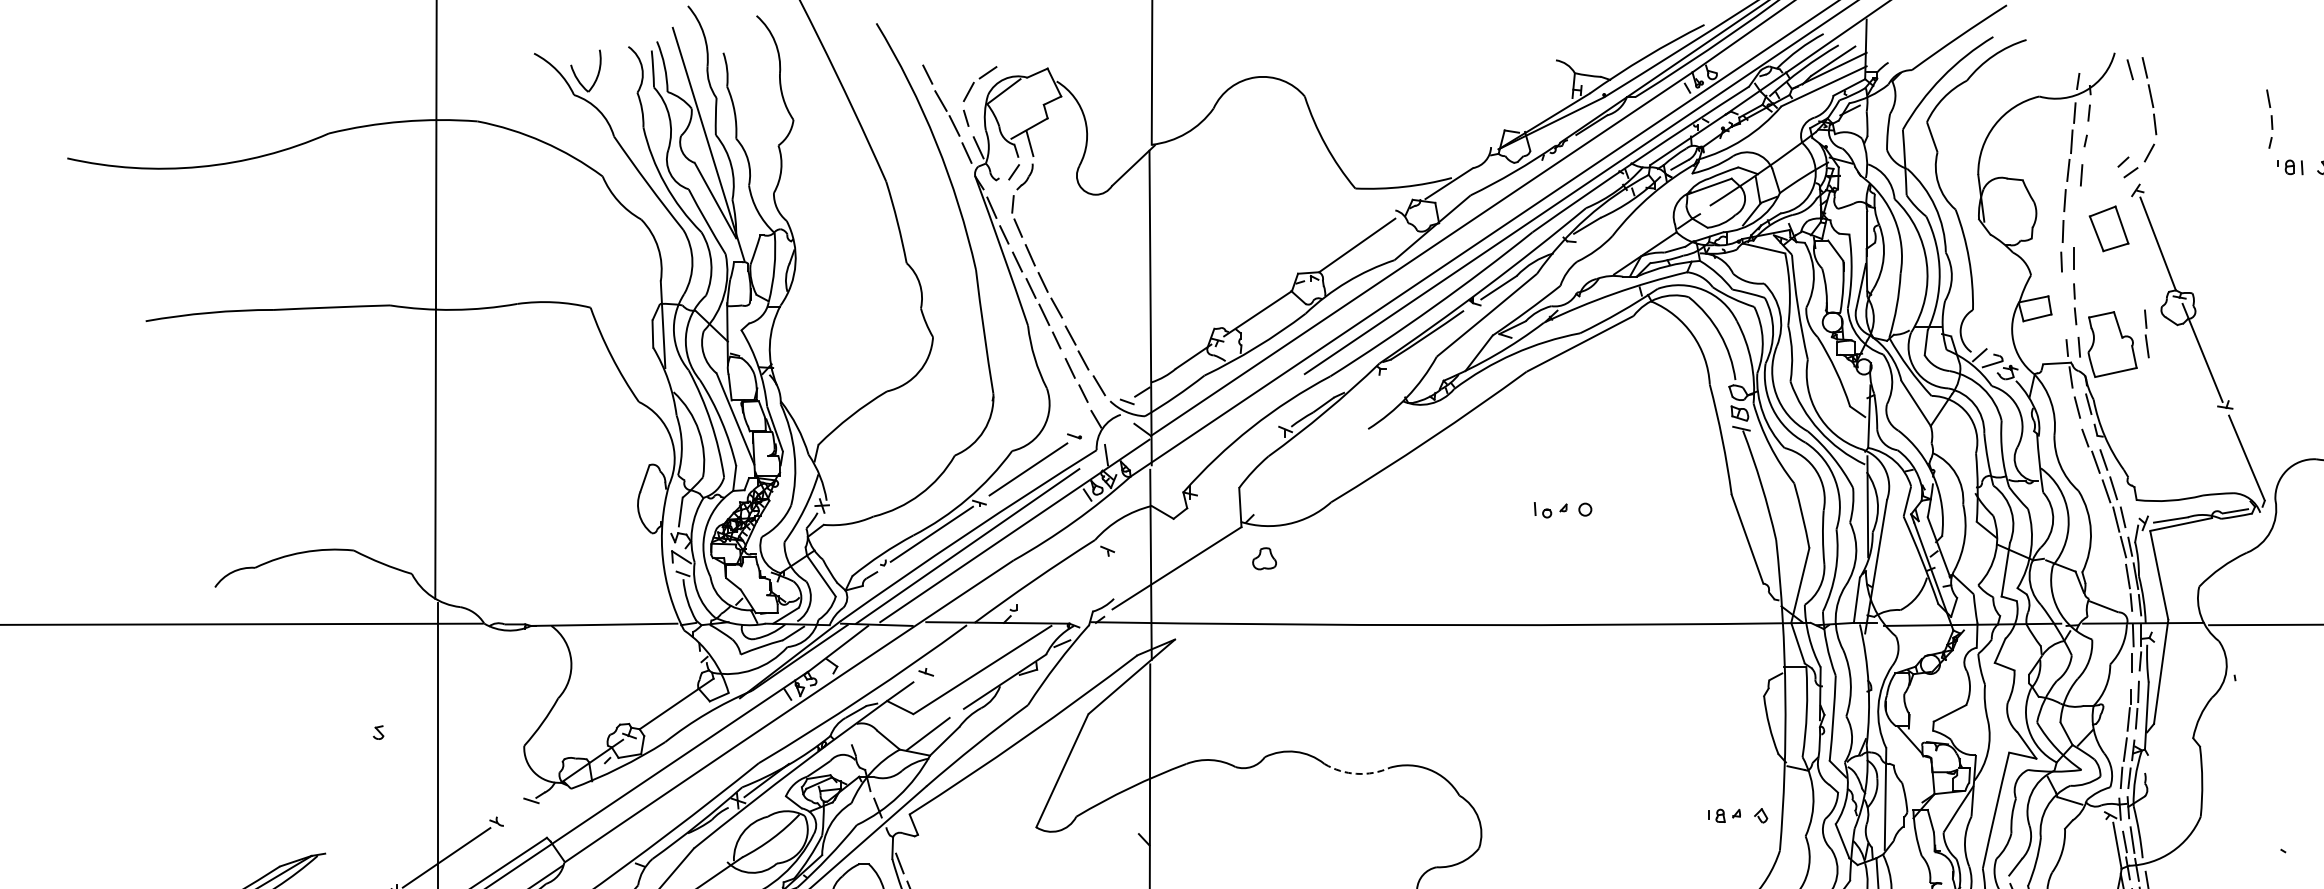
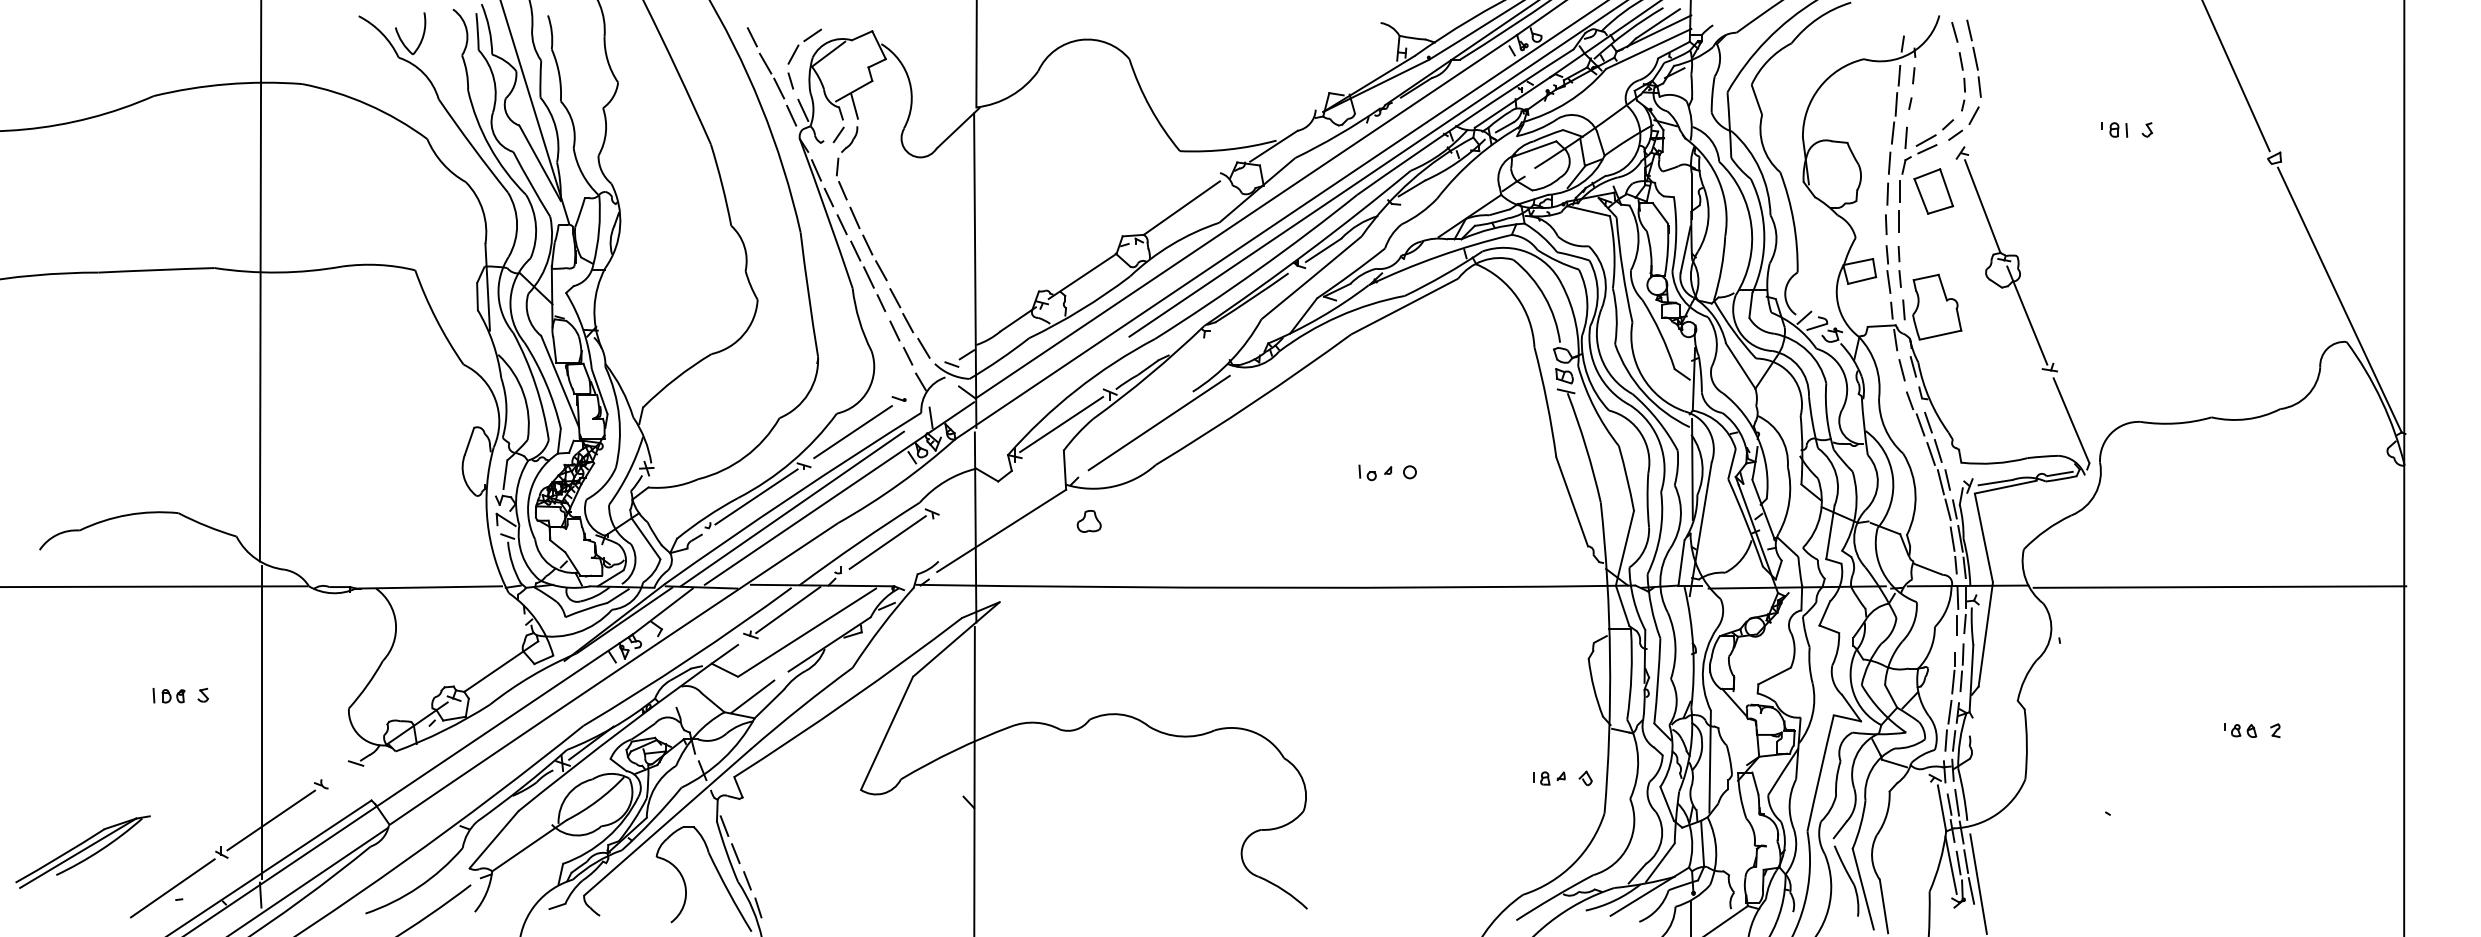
part: (2268, 118) -> (1961, 81), moved
part: (2085, 195) -> (1910, 158), added
part: (2146, 333) -> (1888, 269), moved
line: (1333, 459) -> (1158, 422), added
line: (1236, 461) -> (1061, 424), added
line: (1062, 579) -> (887, 542), added
line: (963, 647) -> (788, 610), added
part: (343, 732) -> (168, 695), added
arc: (1356, 773) -> (1181, 736), dashed -> solid

